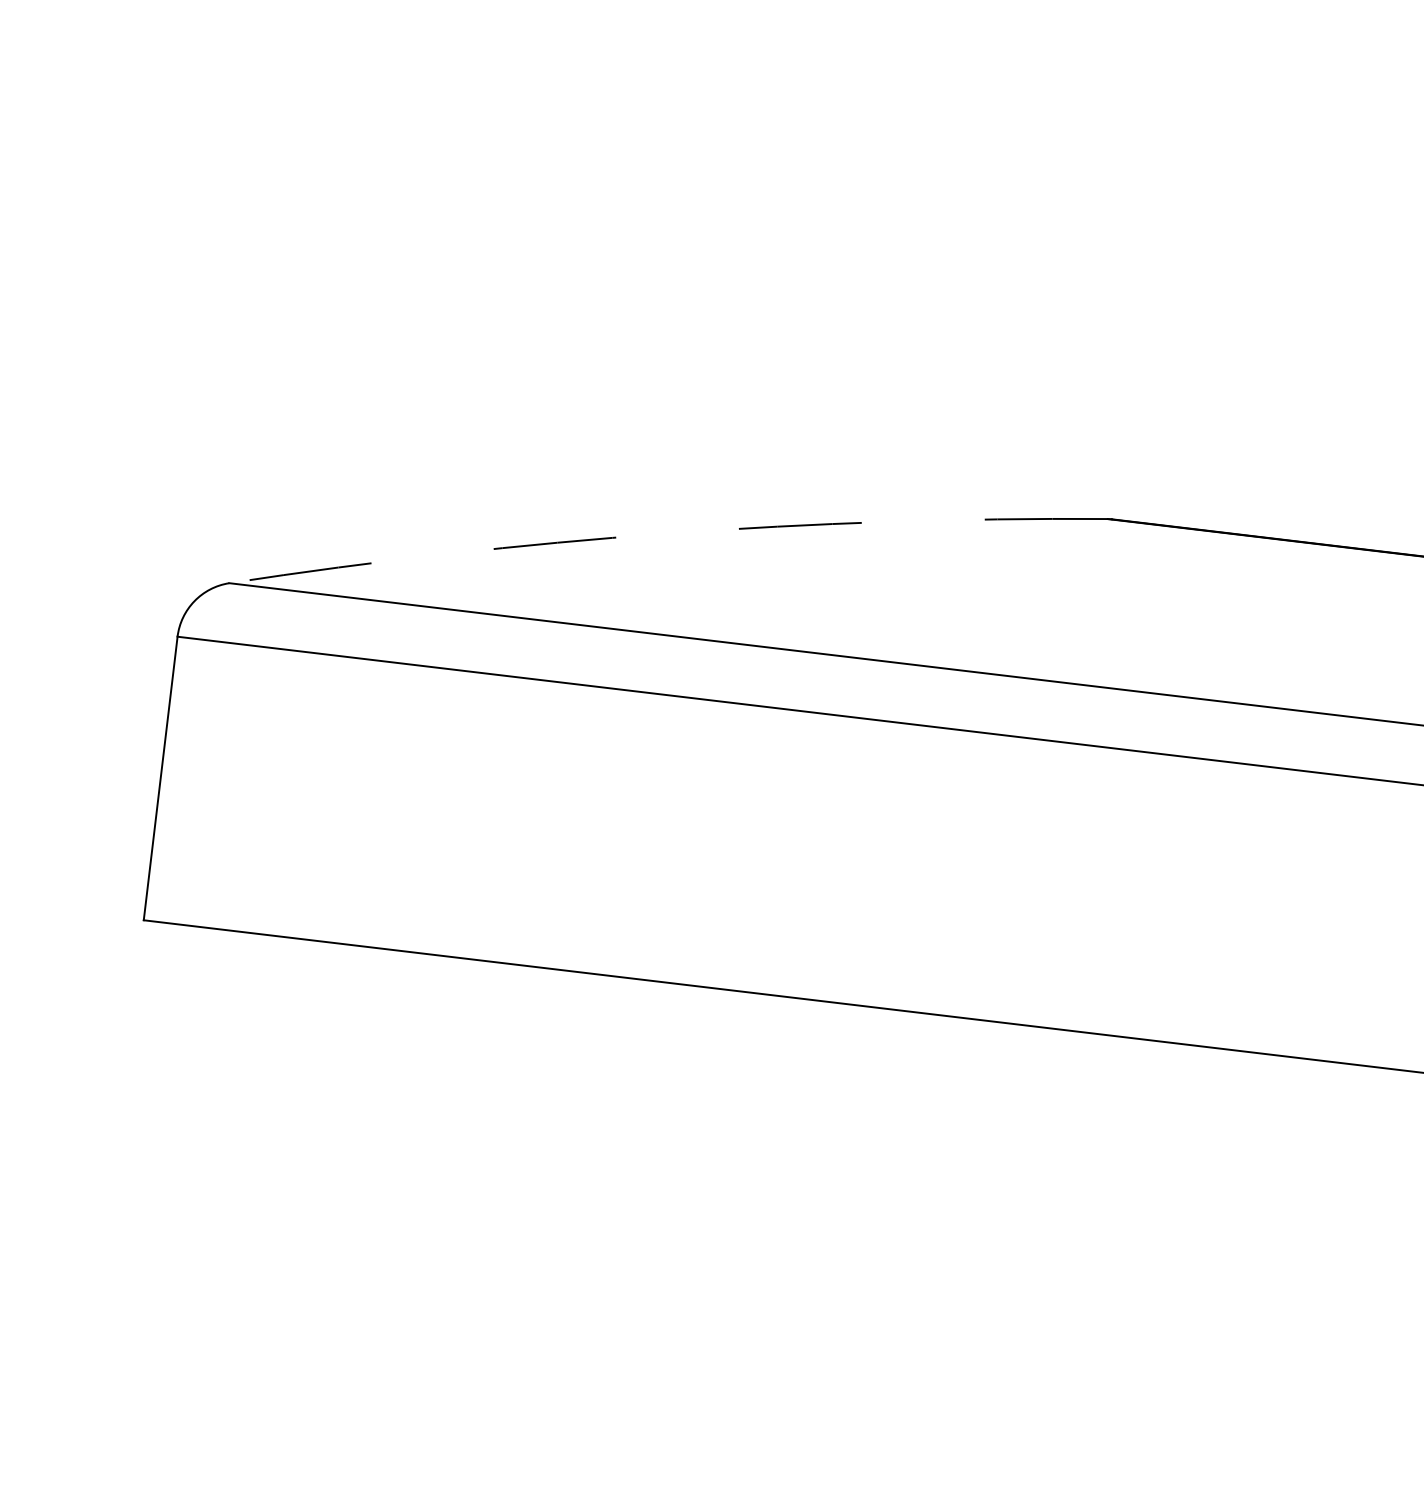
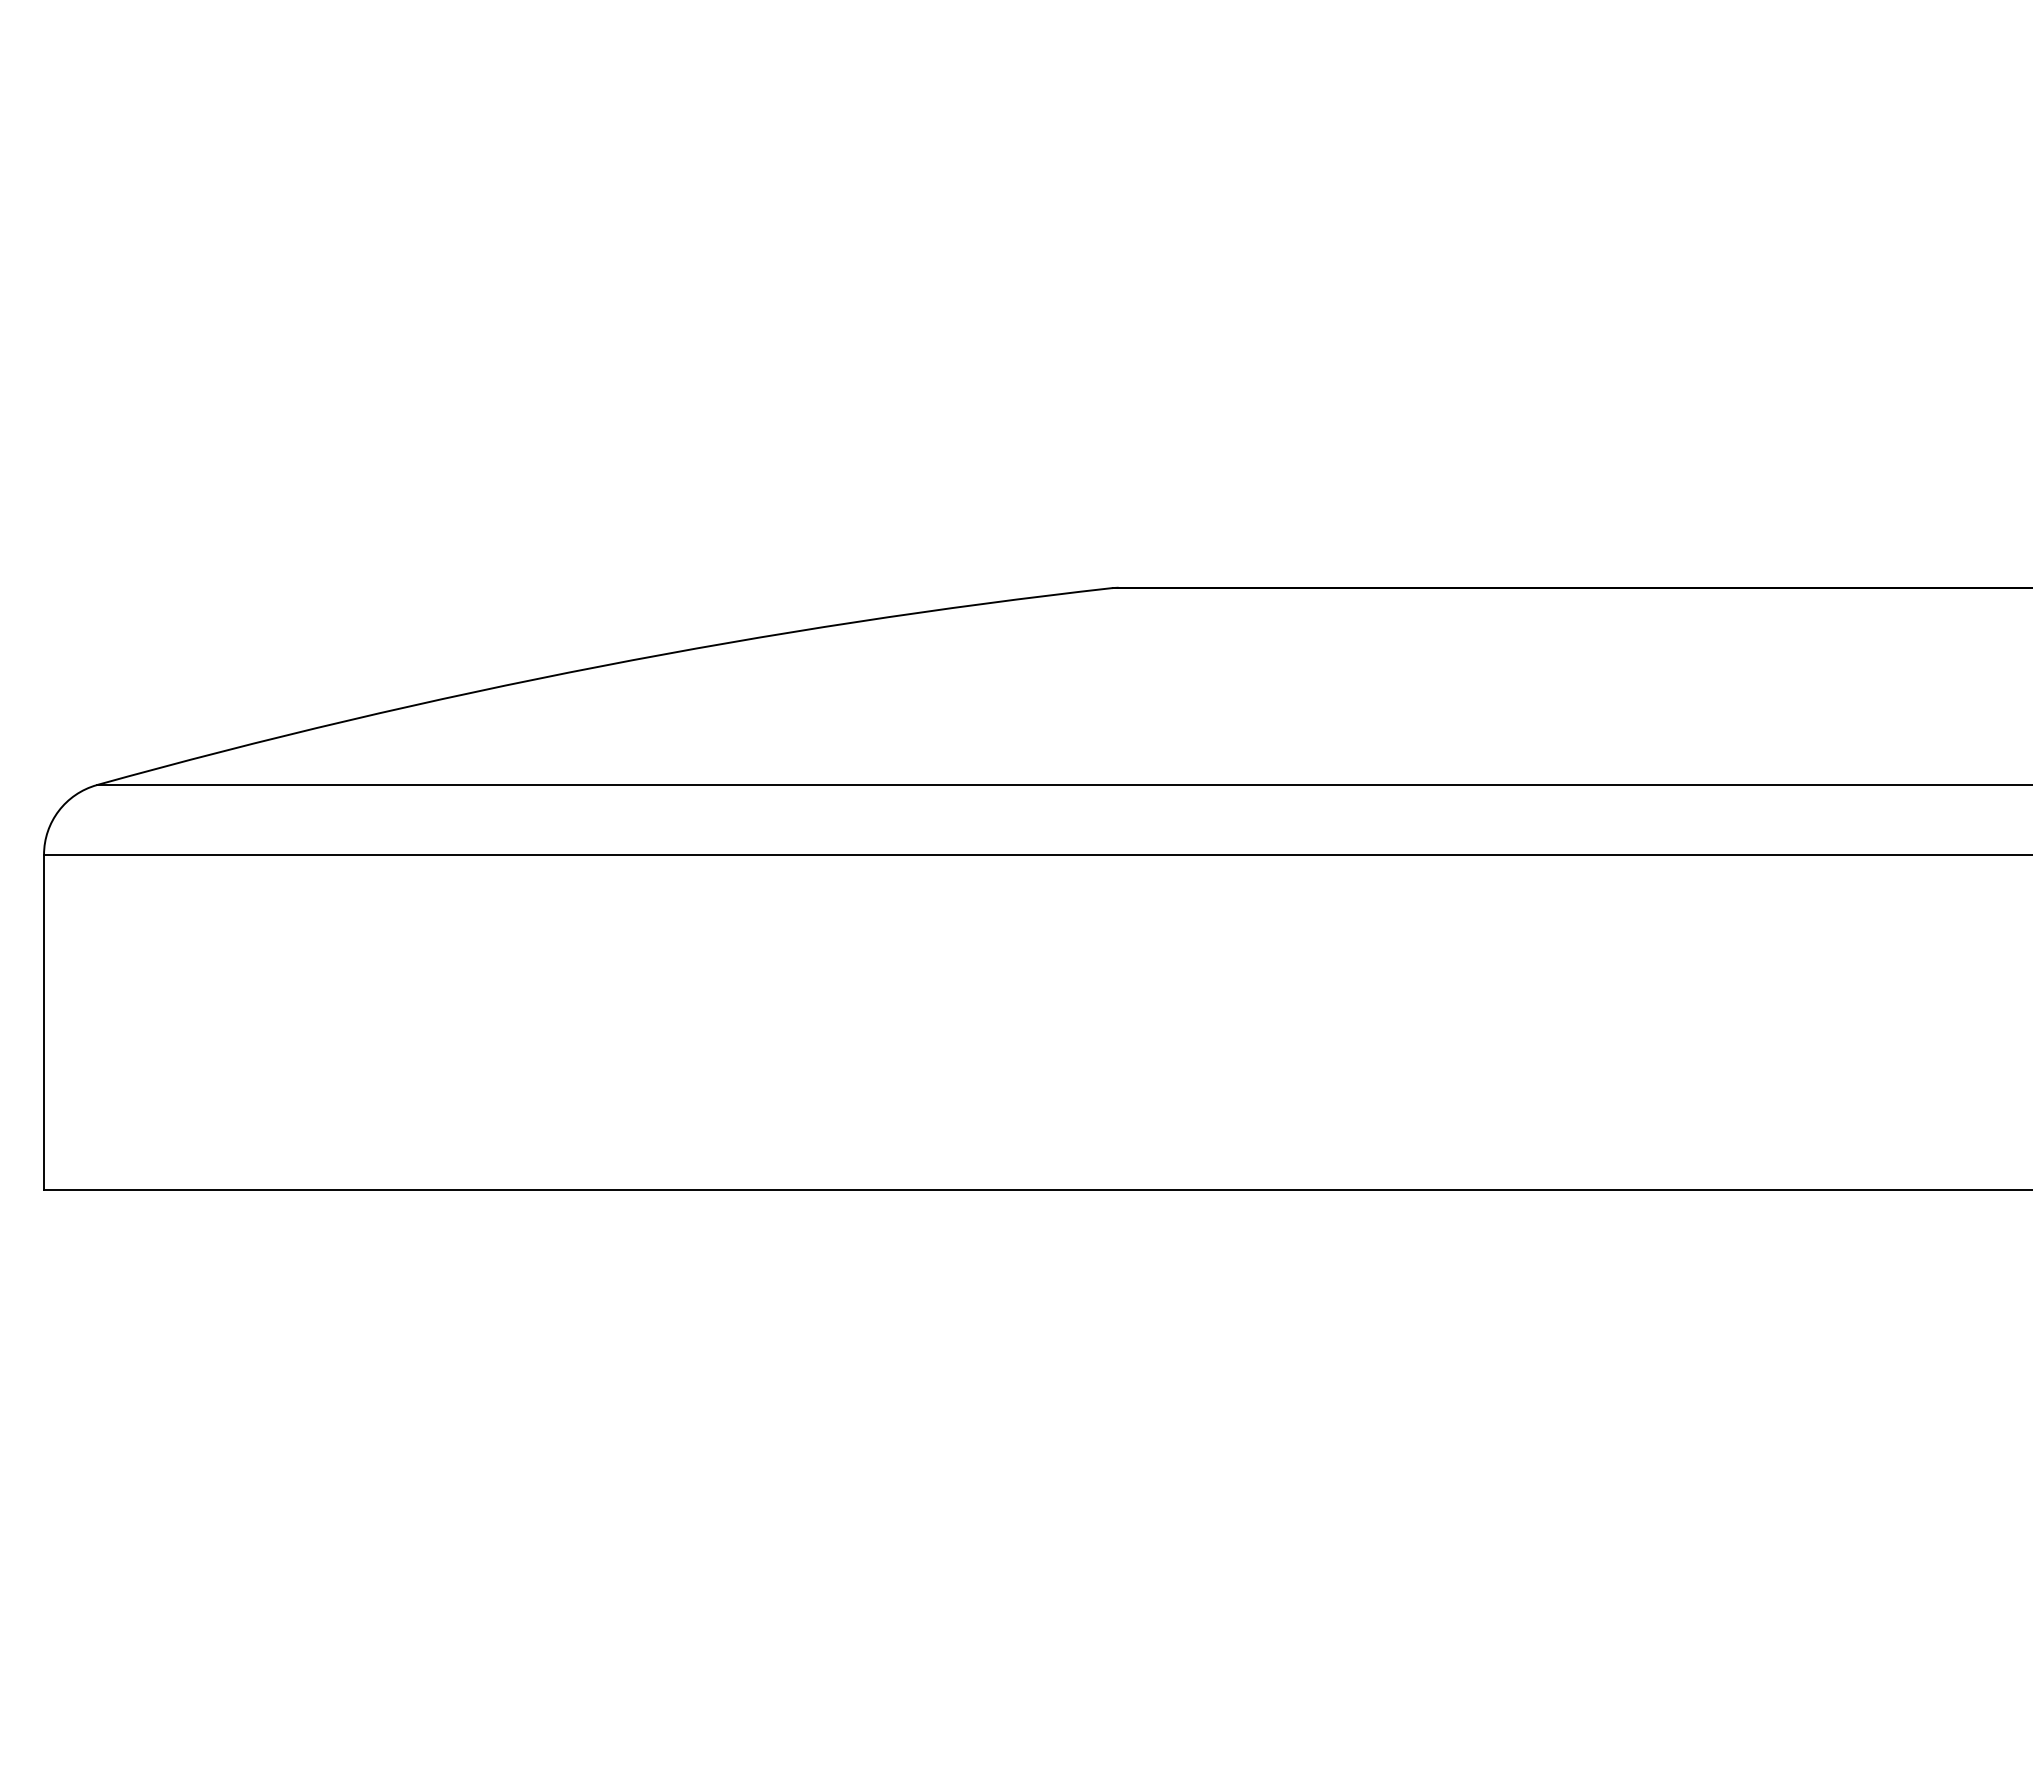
arc: (666, 533) -> (600, 666), dashed -> solid

